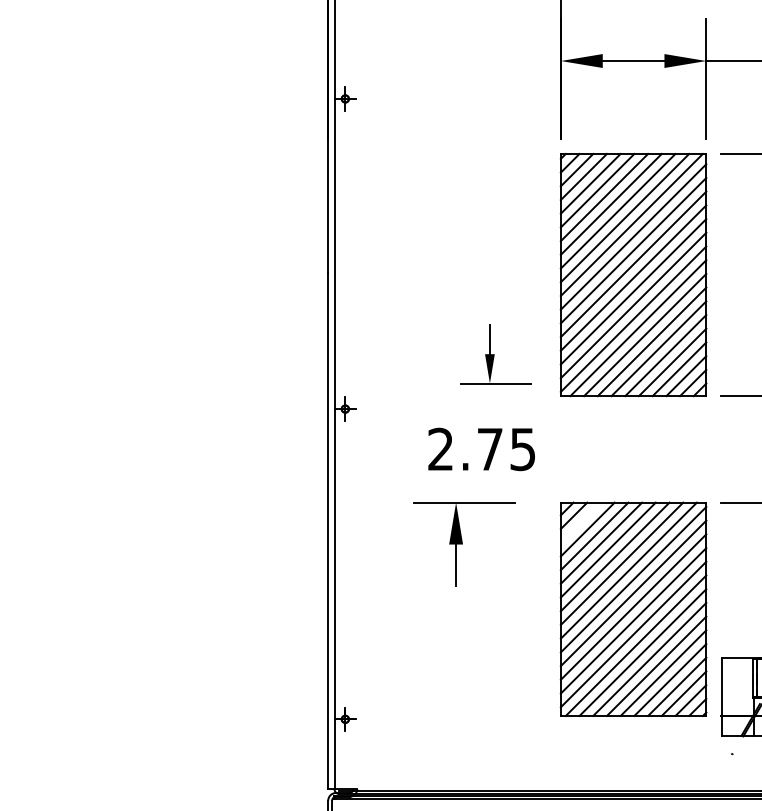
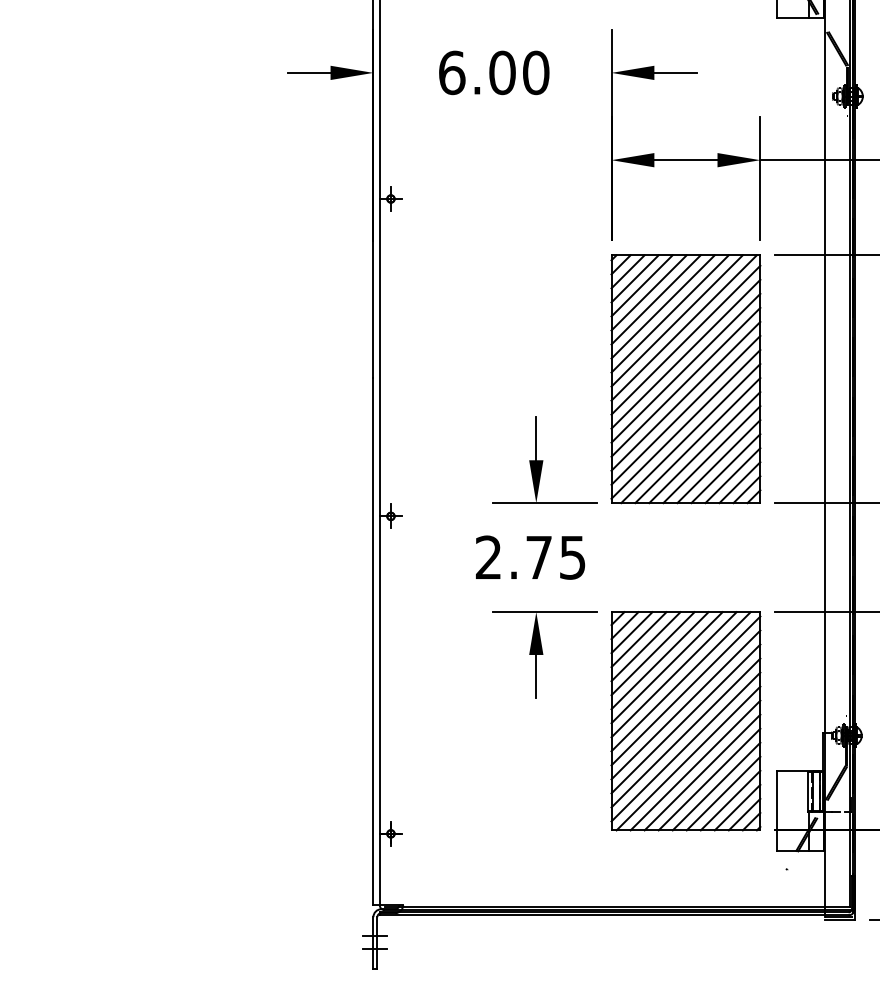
part: (495, 353) -> (544, 459), size x1.43
line: (580, 522) -> (631, 632), added
part: (464, 544) -> (544, 654), moved

